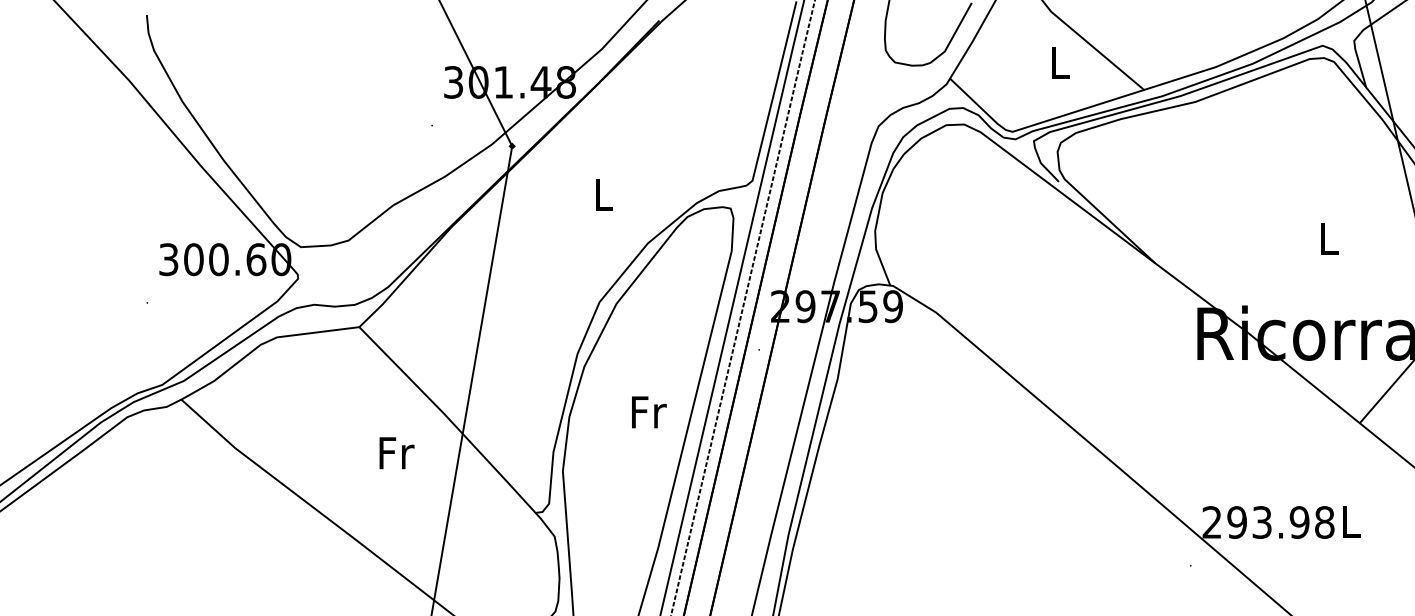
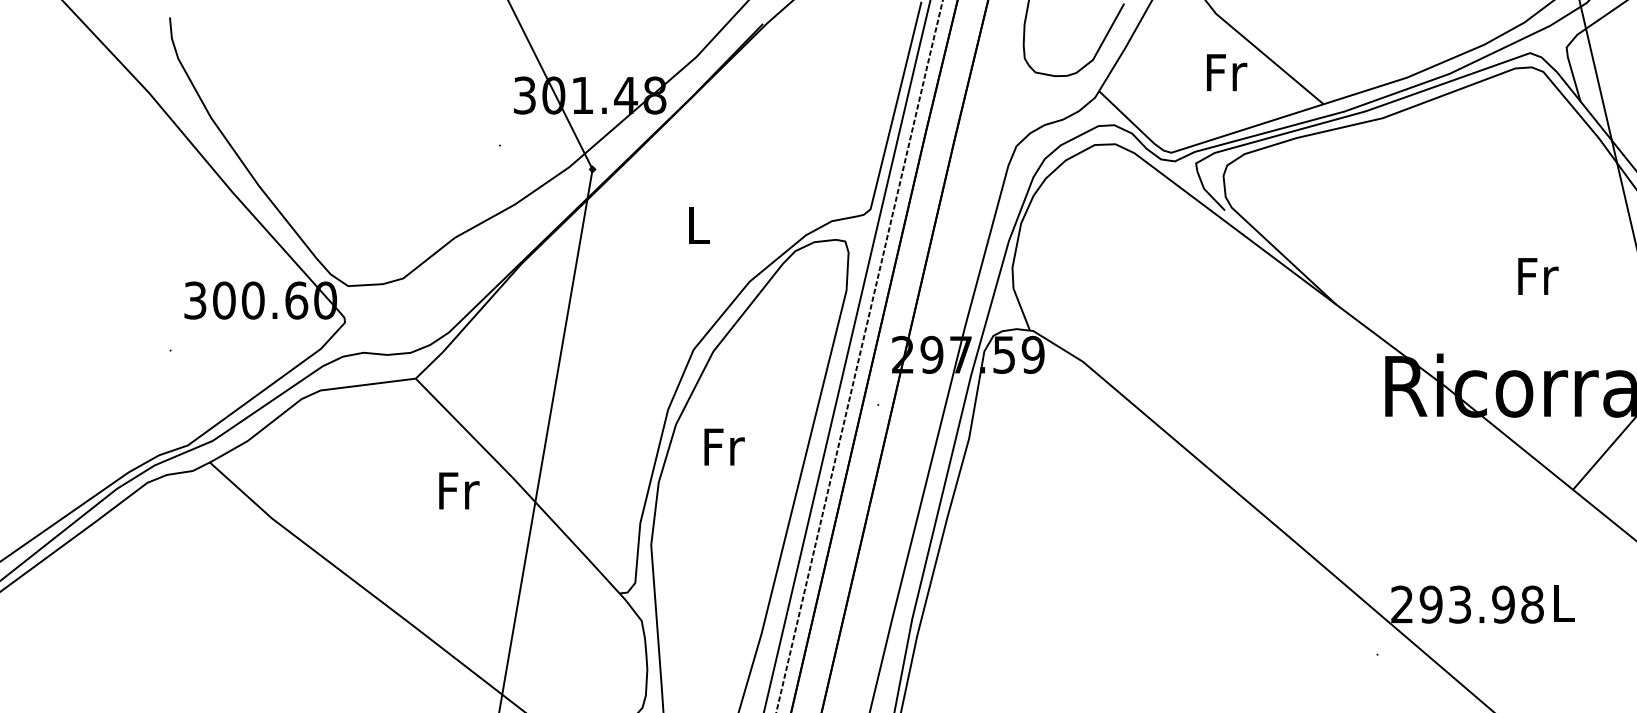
text: (1060, 62) -> (1226, 72), L -> Fr
text: (1329, 238) -> (1538, 276), L -> Fr
text: (649, 412) -> (724, 447), moved
text: (396, 453) -> (458, 491), moved

